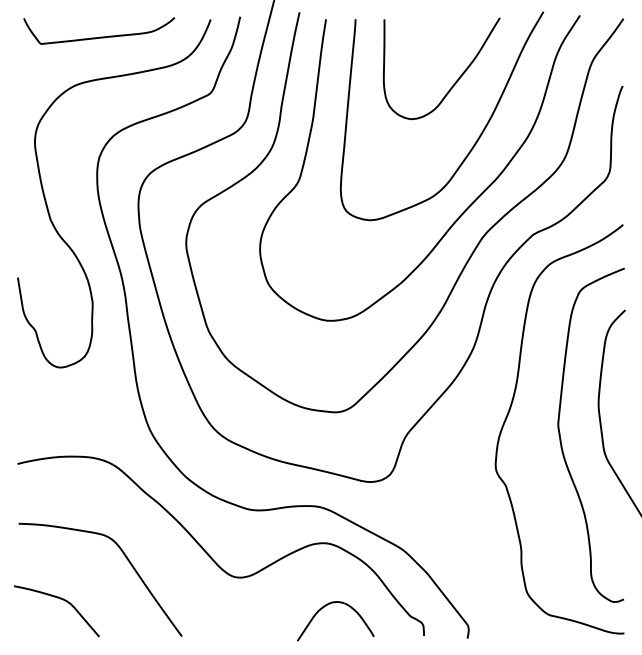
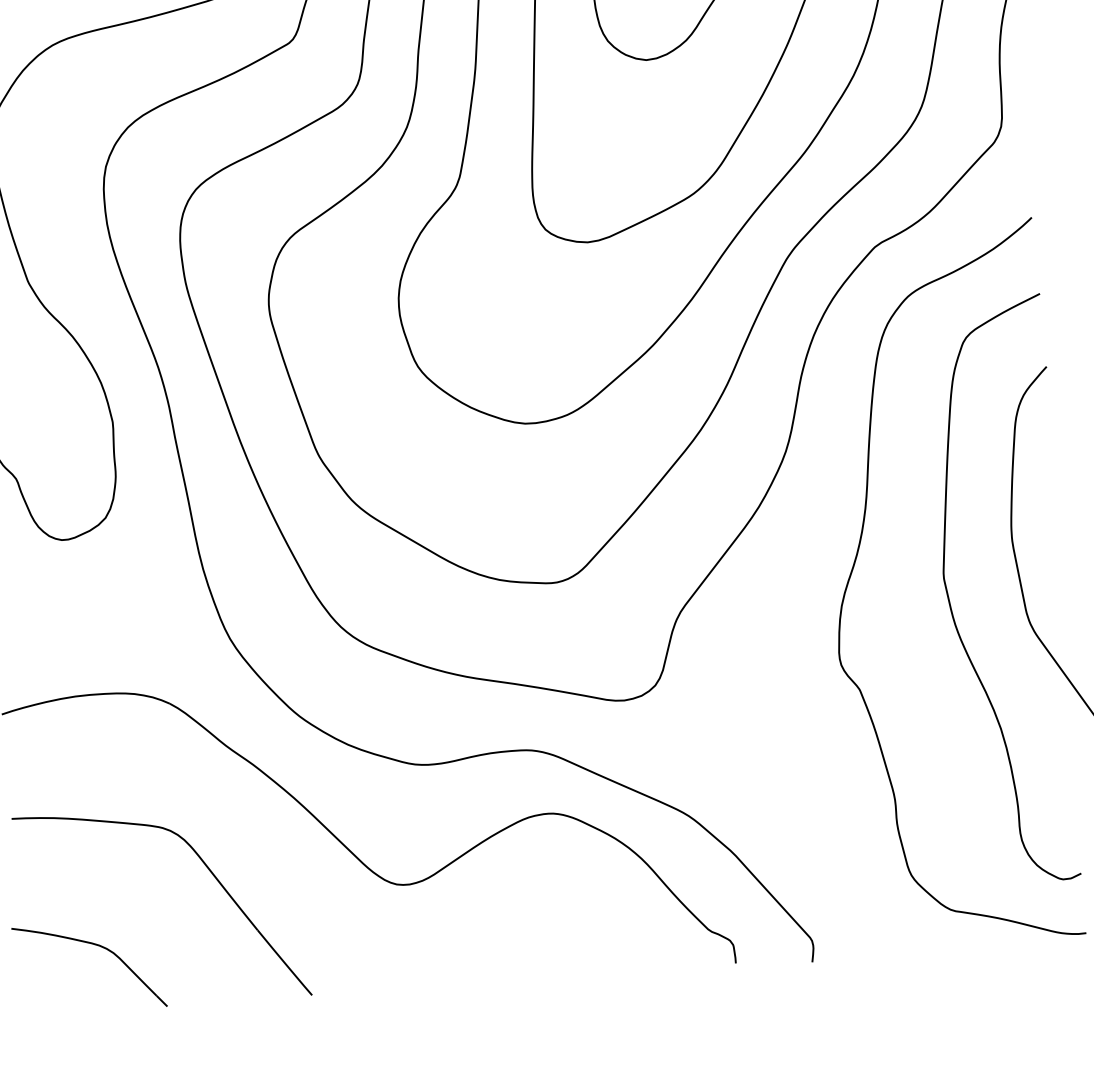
part: (326, 606) -> (561, 924), removed

